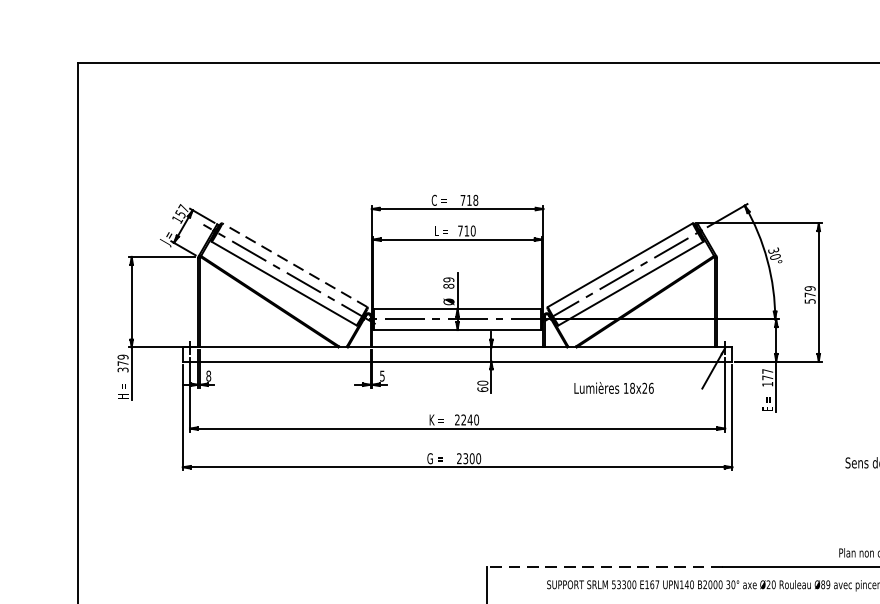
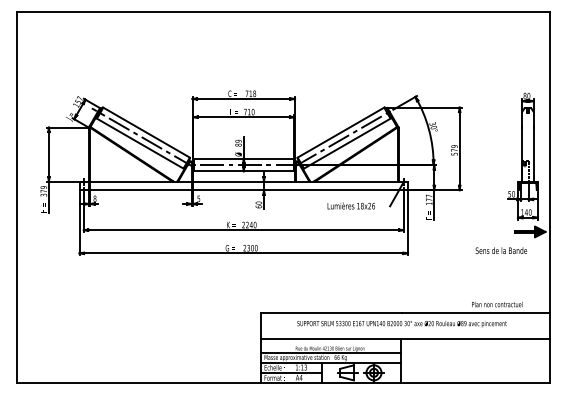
line: (294, 265) -> (146, 132), dashed -> solid
text: (612, 387) -> (350, 205), moved
line: (604, 566) -> (331, 312), dashed -> solid

